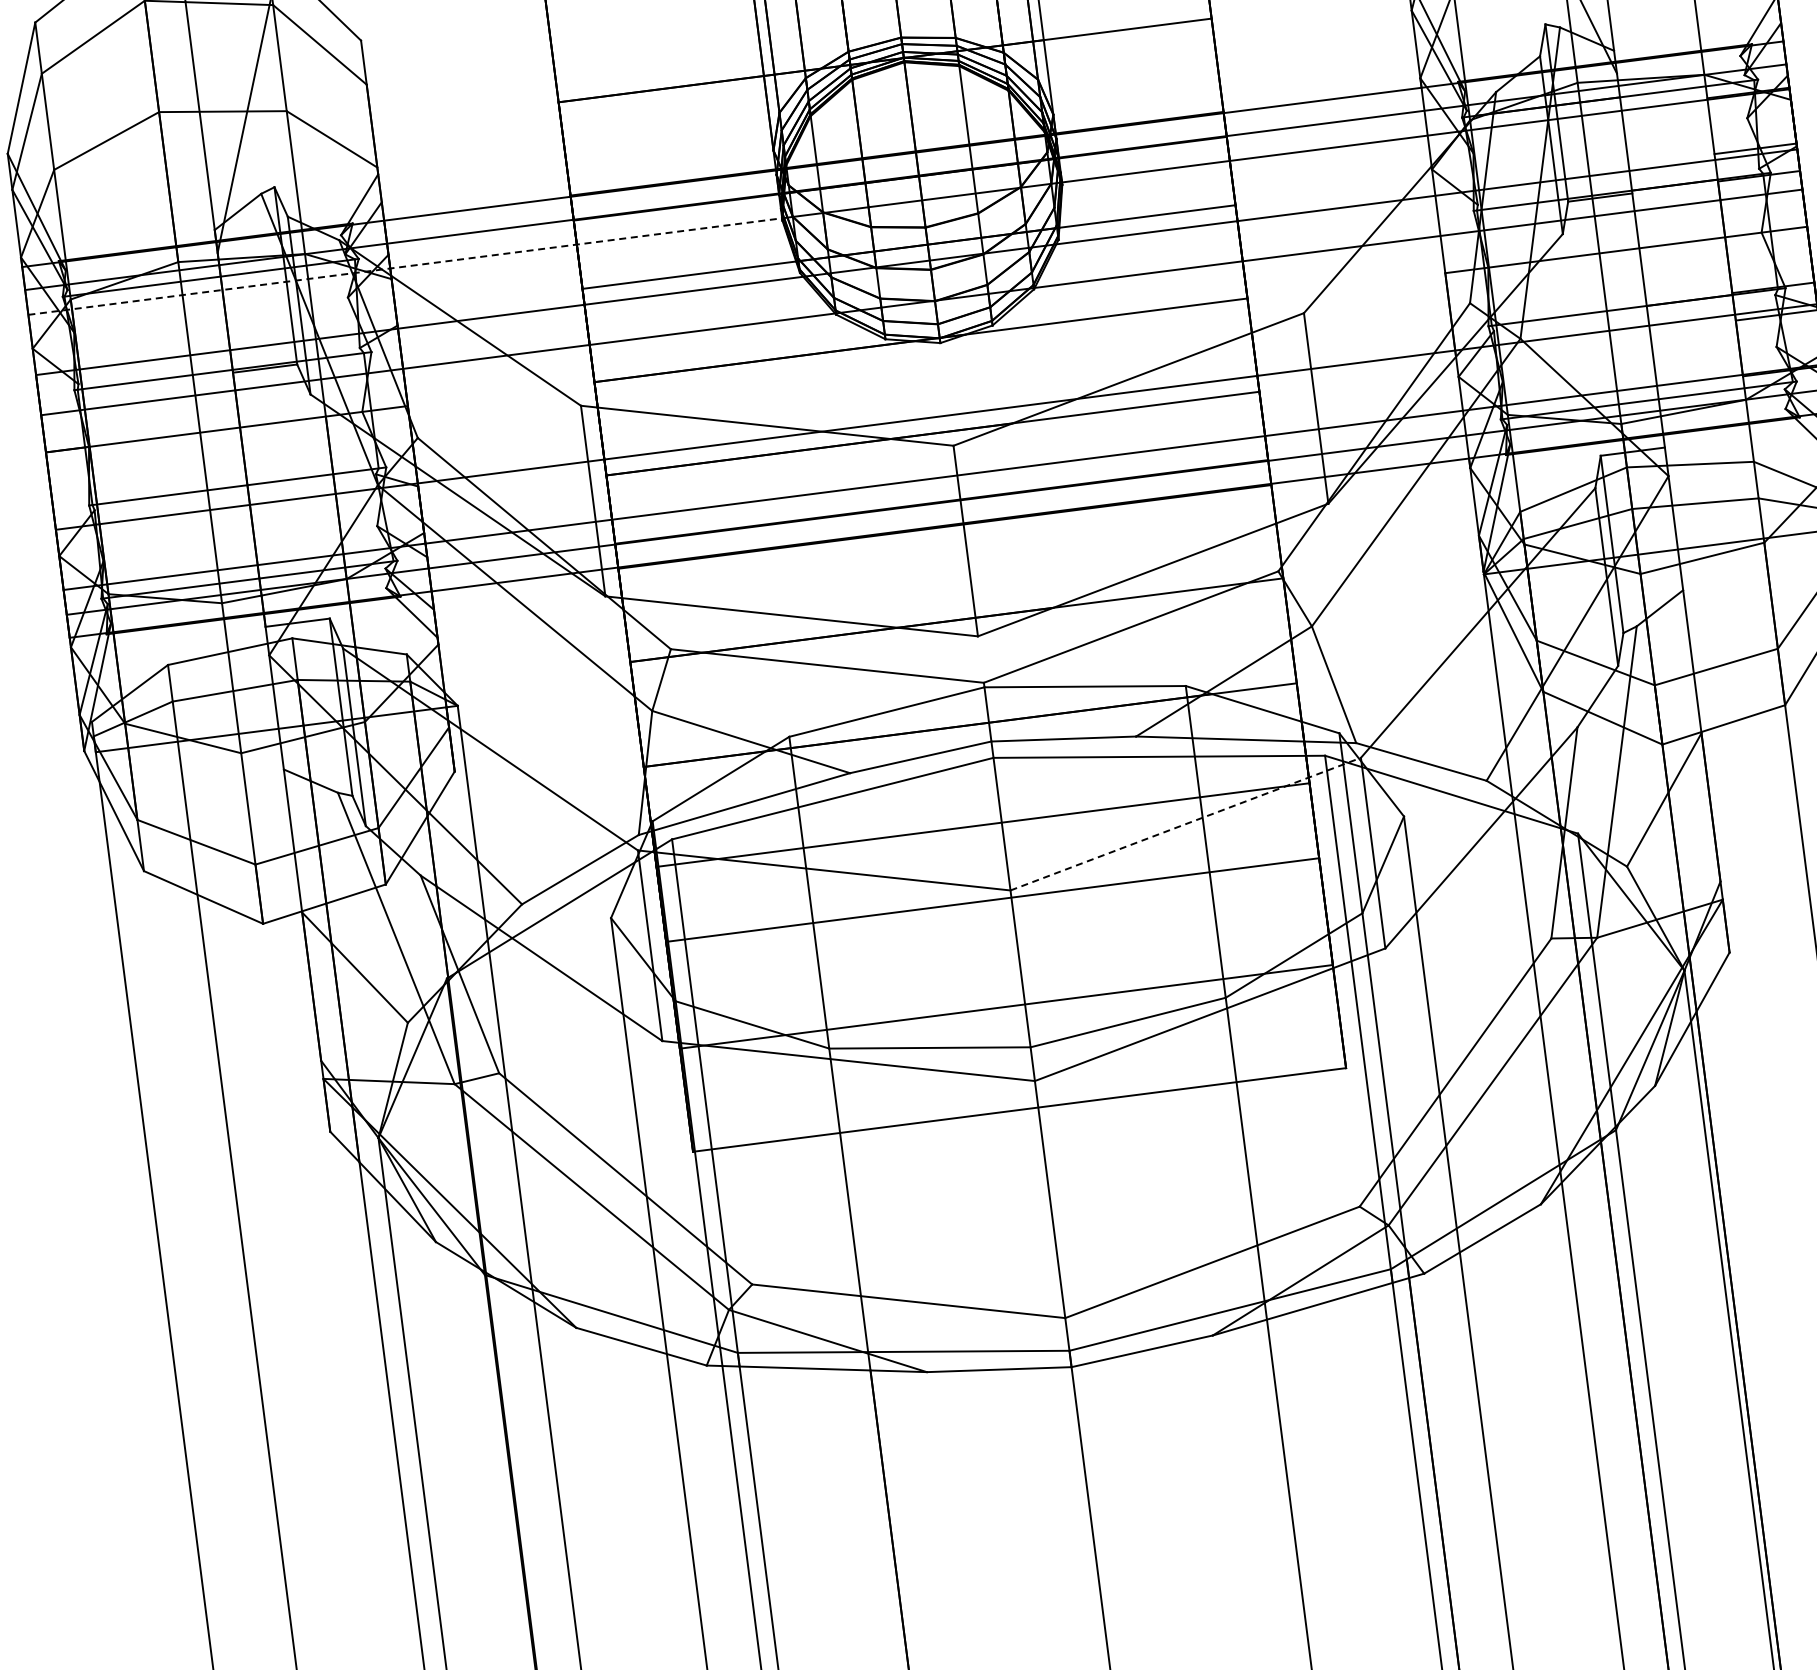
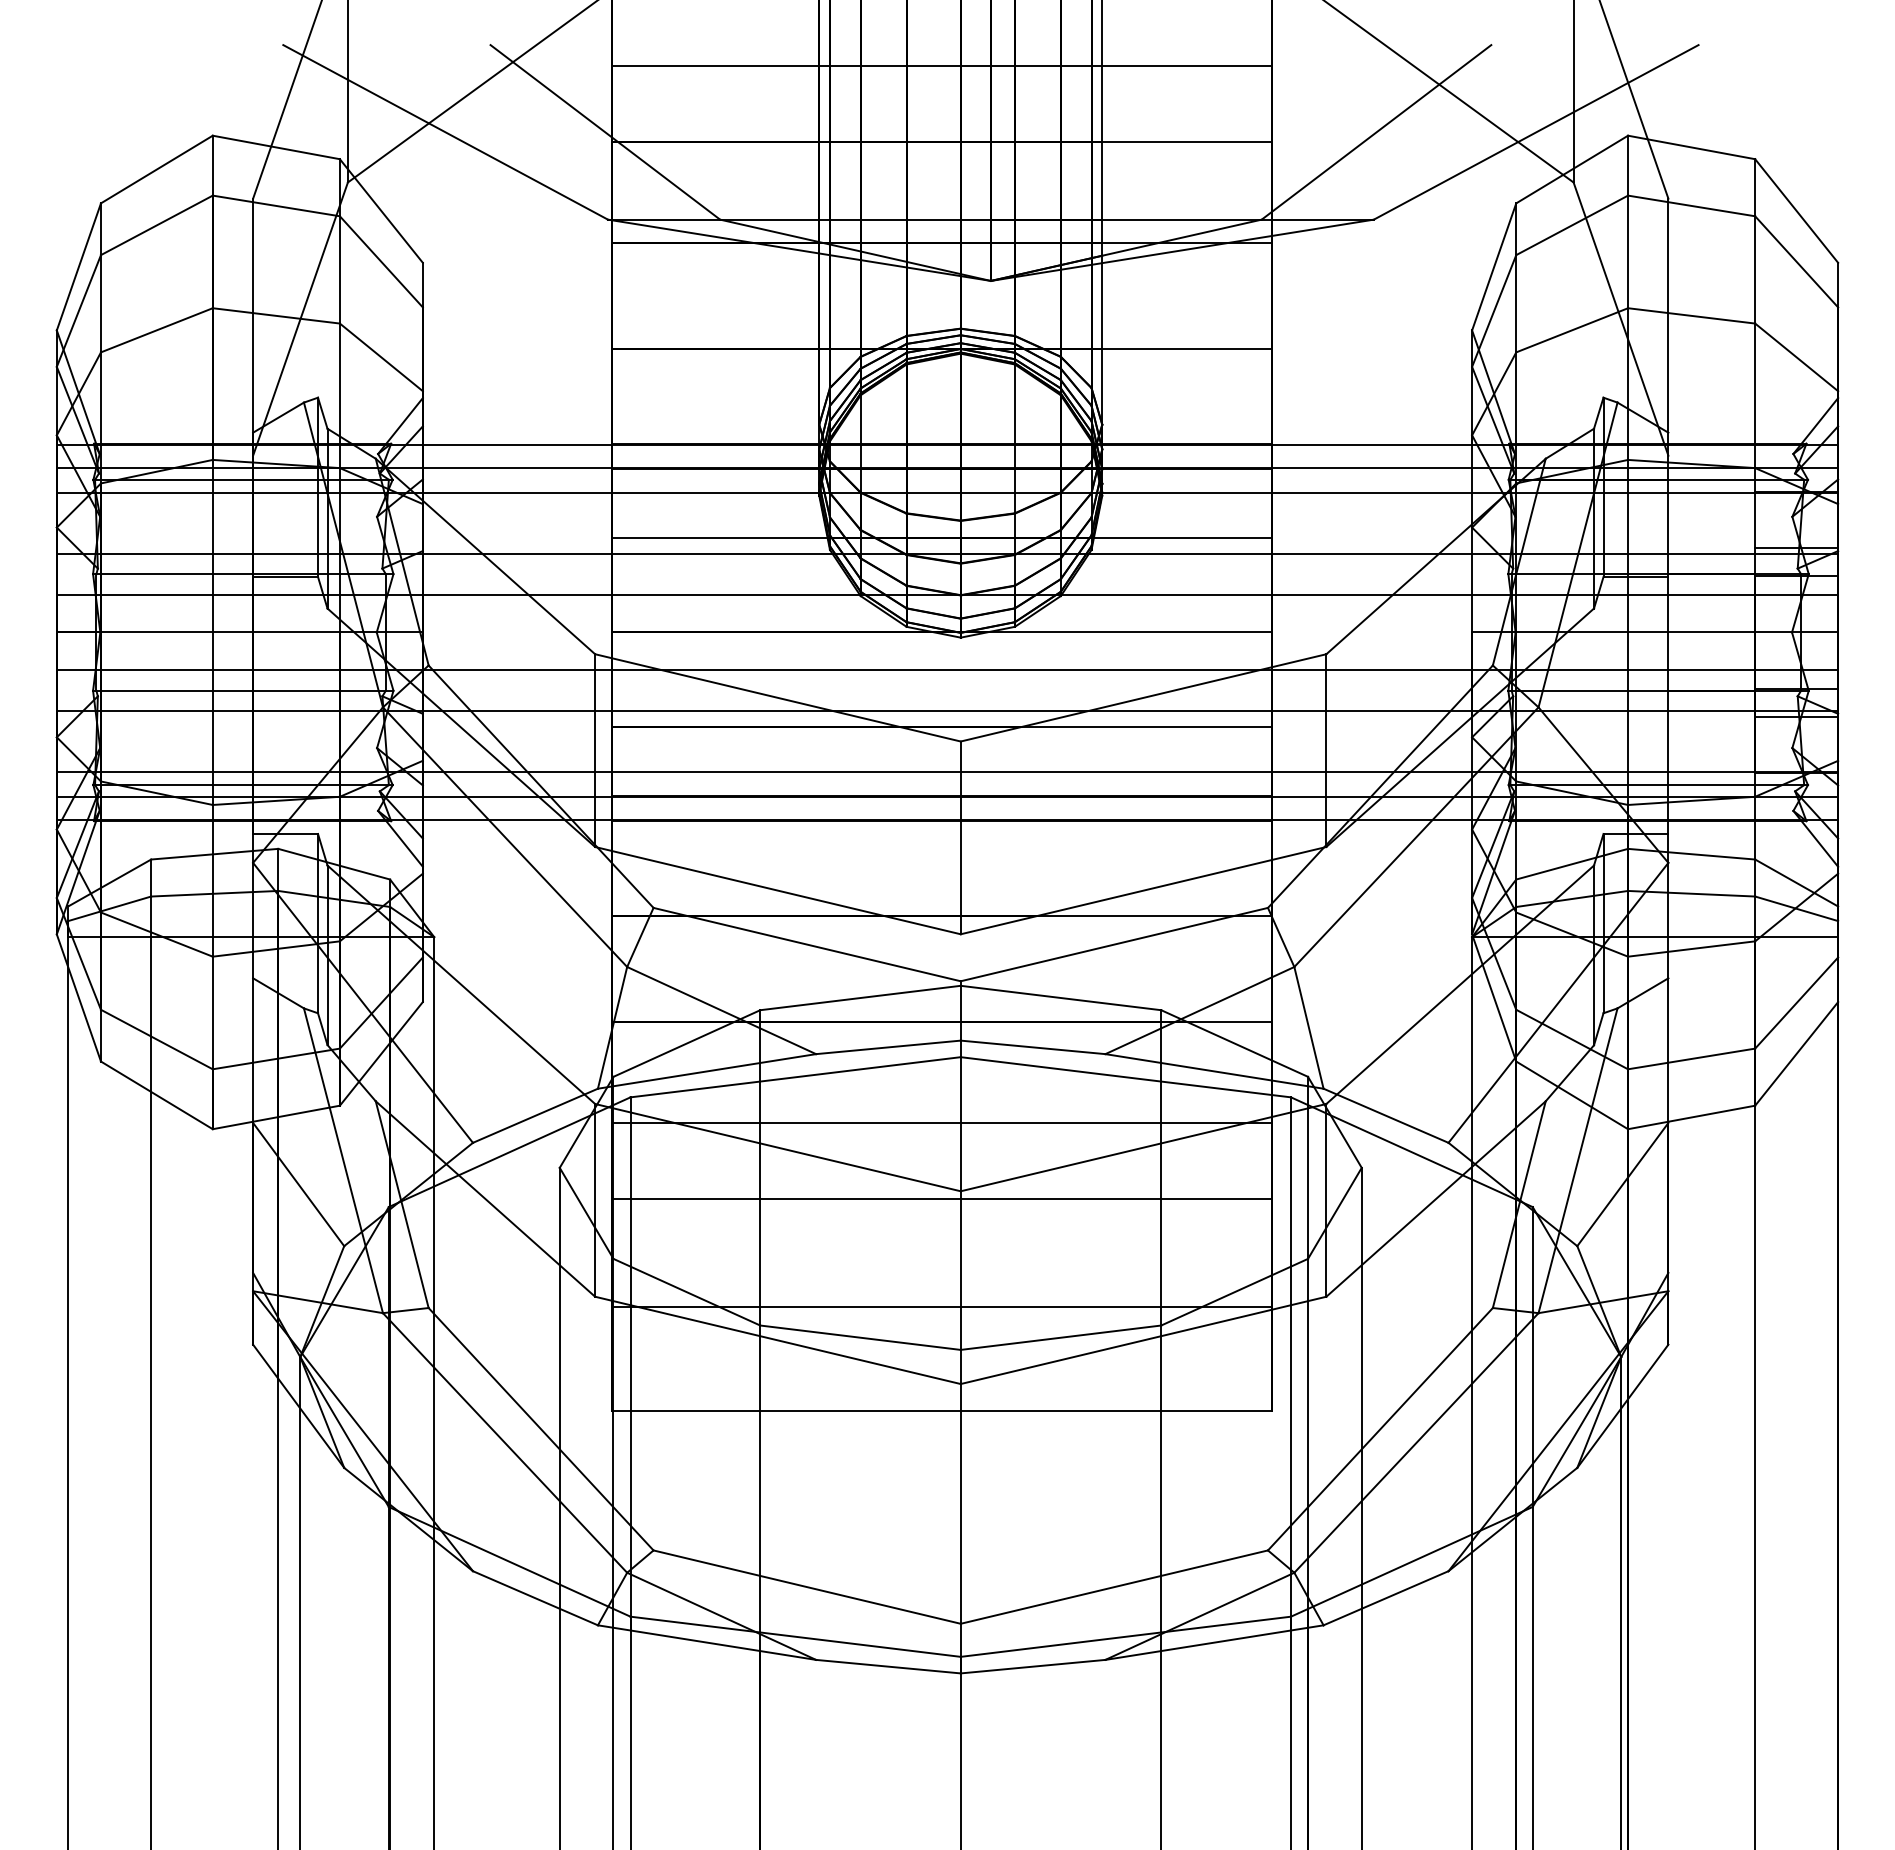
line: (405, 266) -> (438, 493), dashed -> solid
line: (931, 377) -> (947, 670), added
line: (1185, 824) -> (1143, 1147), dashed -> solid

